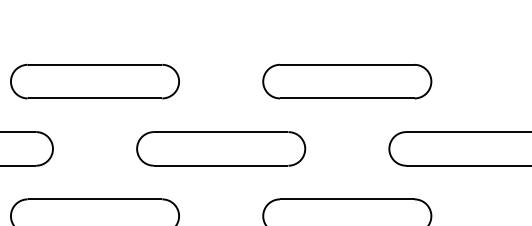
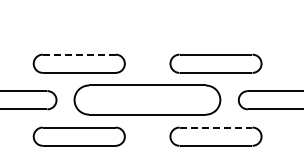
line: (95, 64) -> (79, 54), solid -> dashed
part: (220, 149) -> (147, 100), size x1.6
line: (348, 199) -> (216, 127), solid -> dashed

